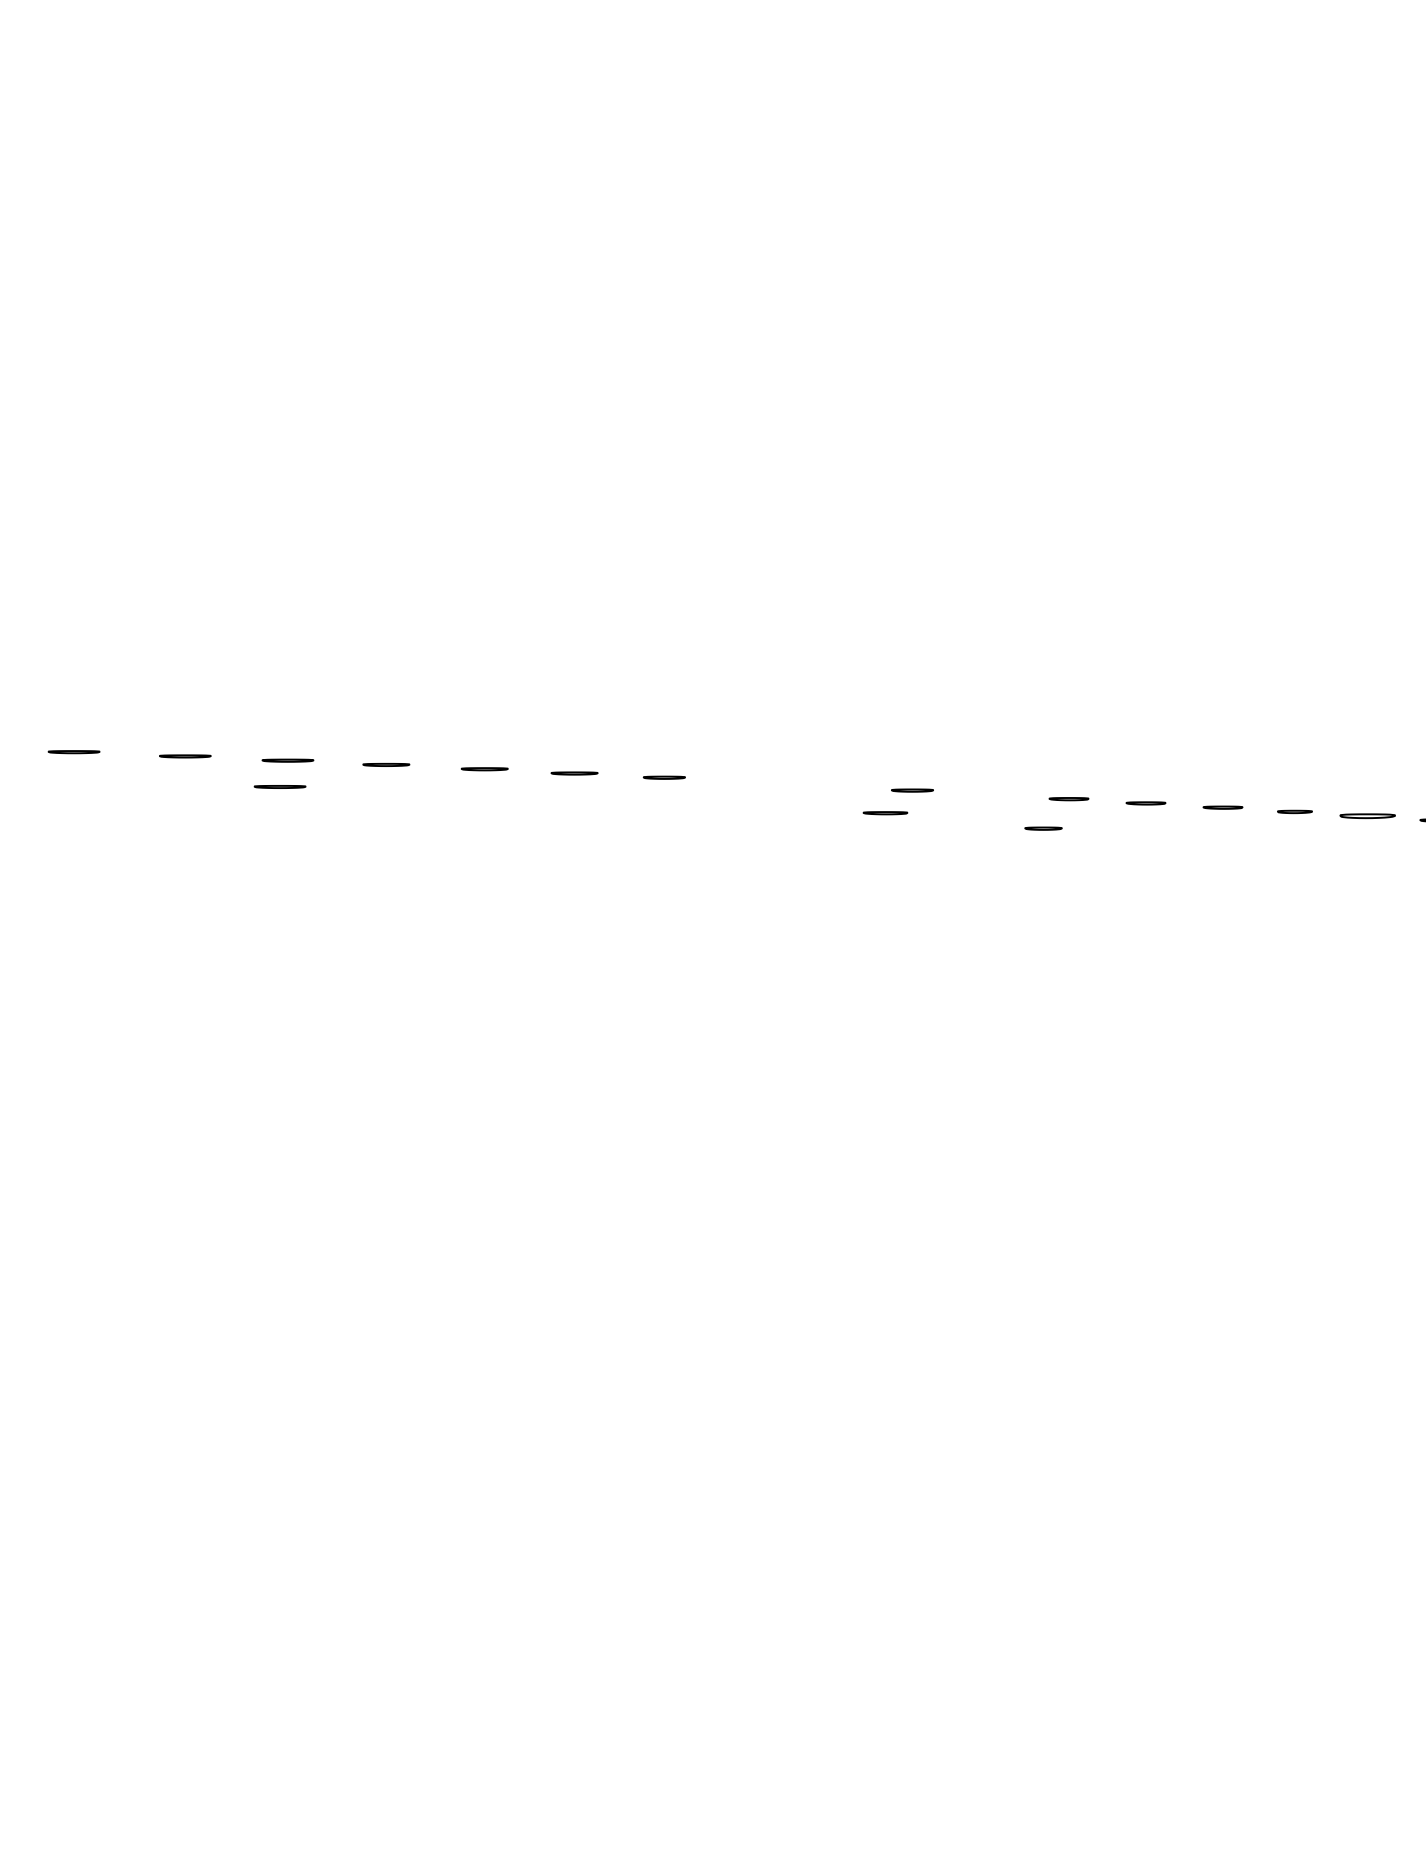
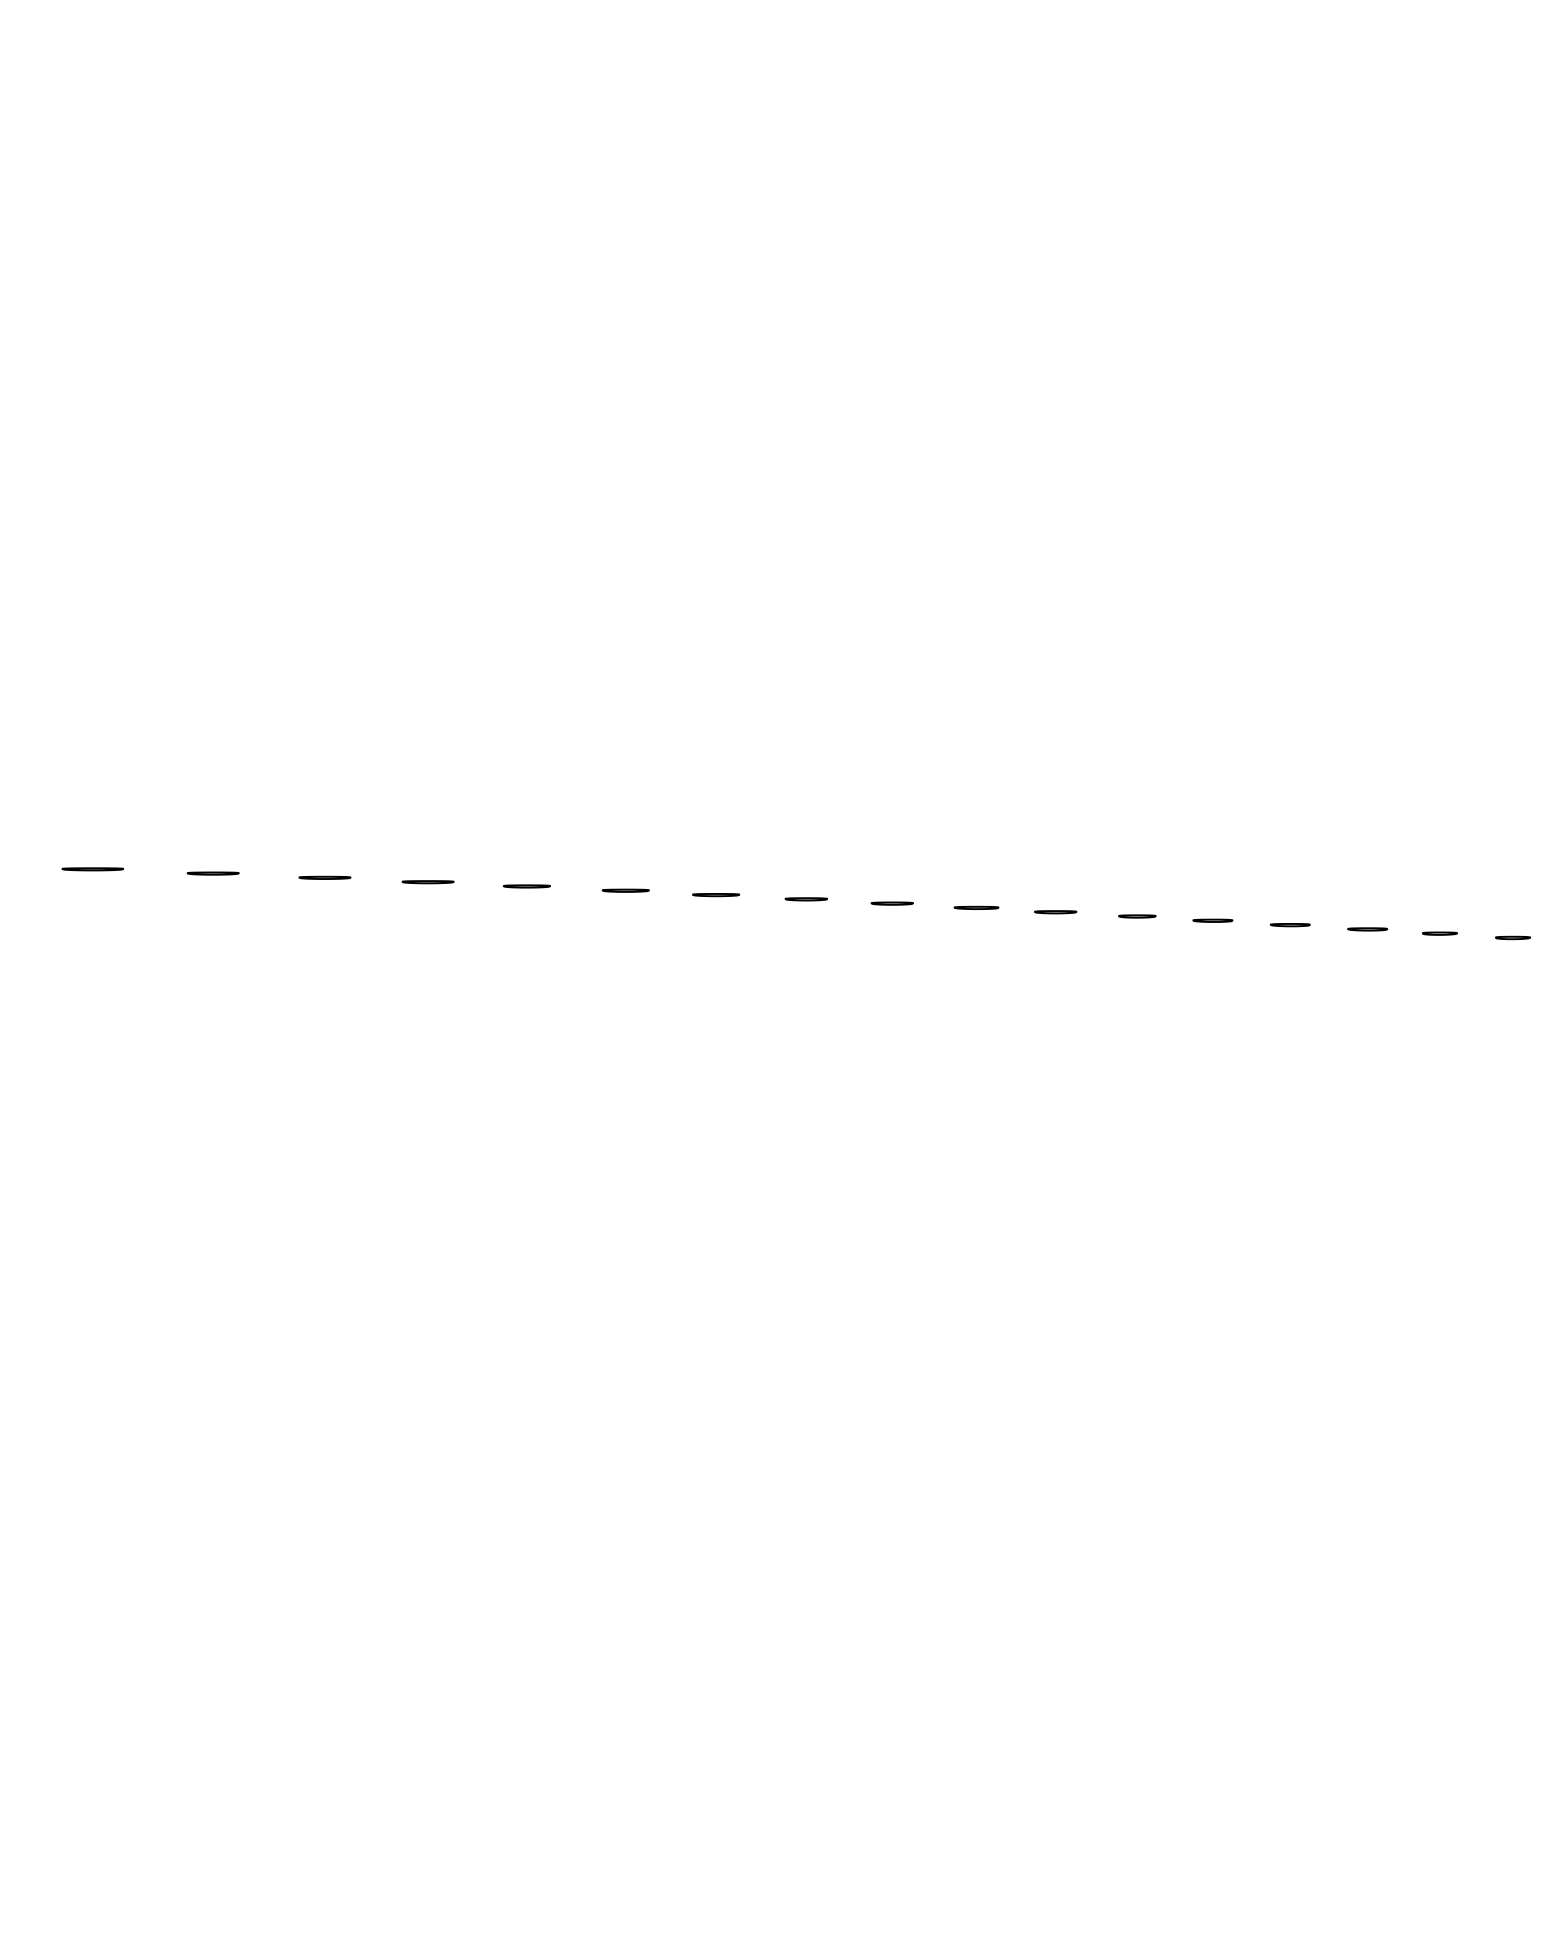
line: (749, 781) -> (891, 903), added
line: (279, 786) -> (419, 908), removed
line: (885, 812) -> (976, 907), moved
part: (1367, 815) -> (1512, 937), size x0.62
line: (1043, 828) -> (1137, 916), moved

